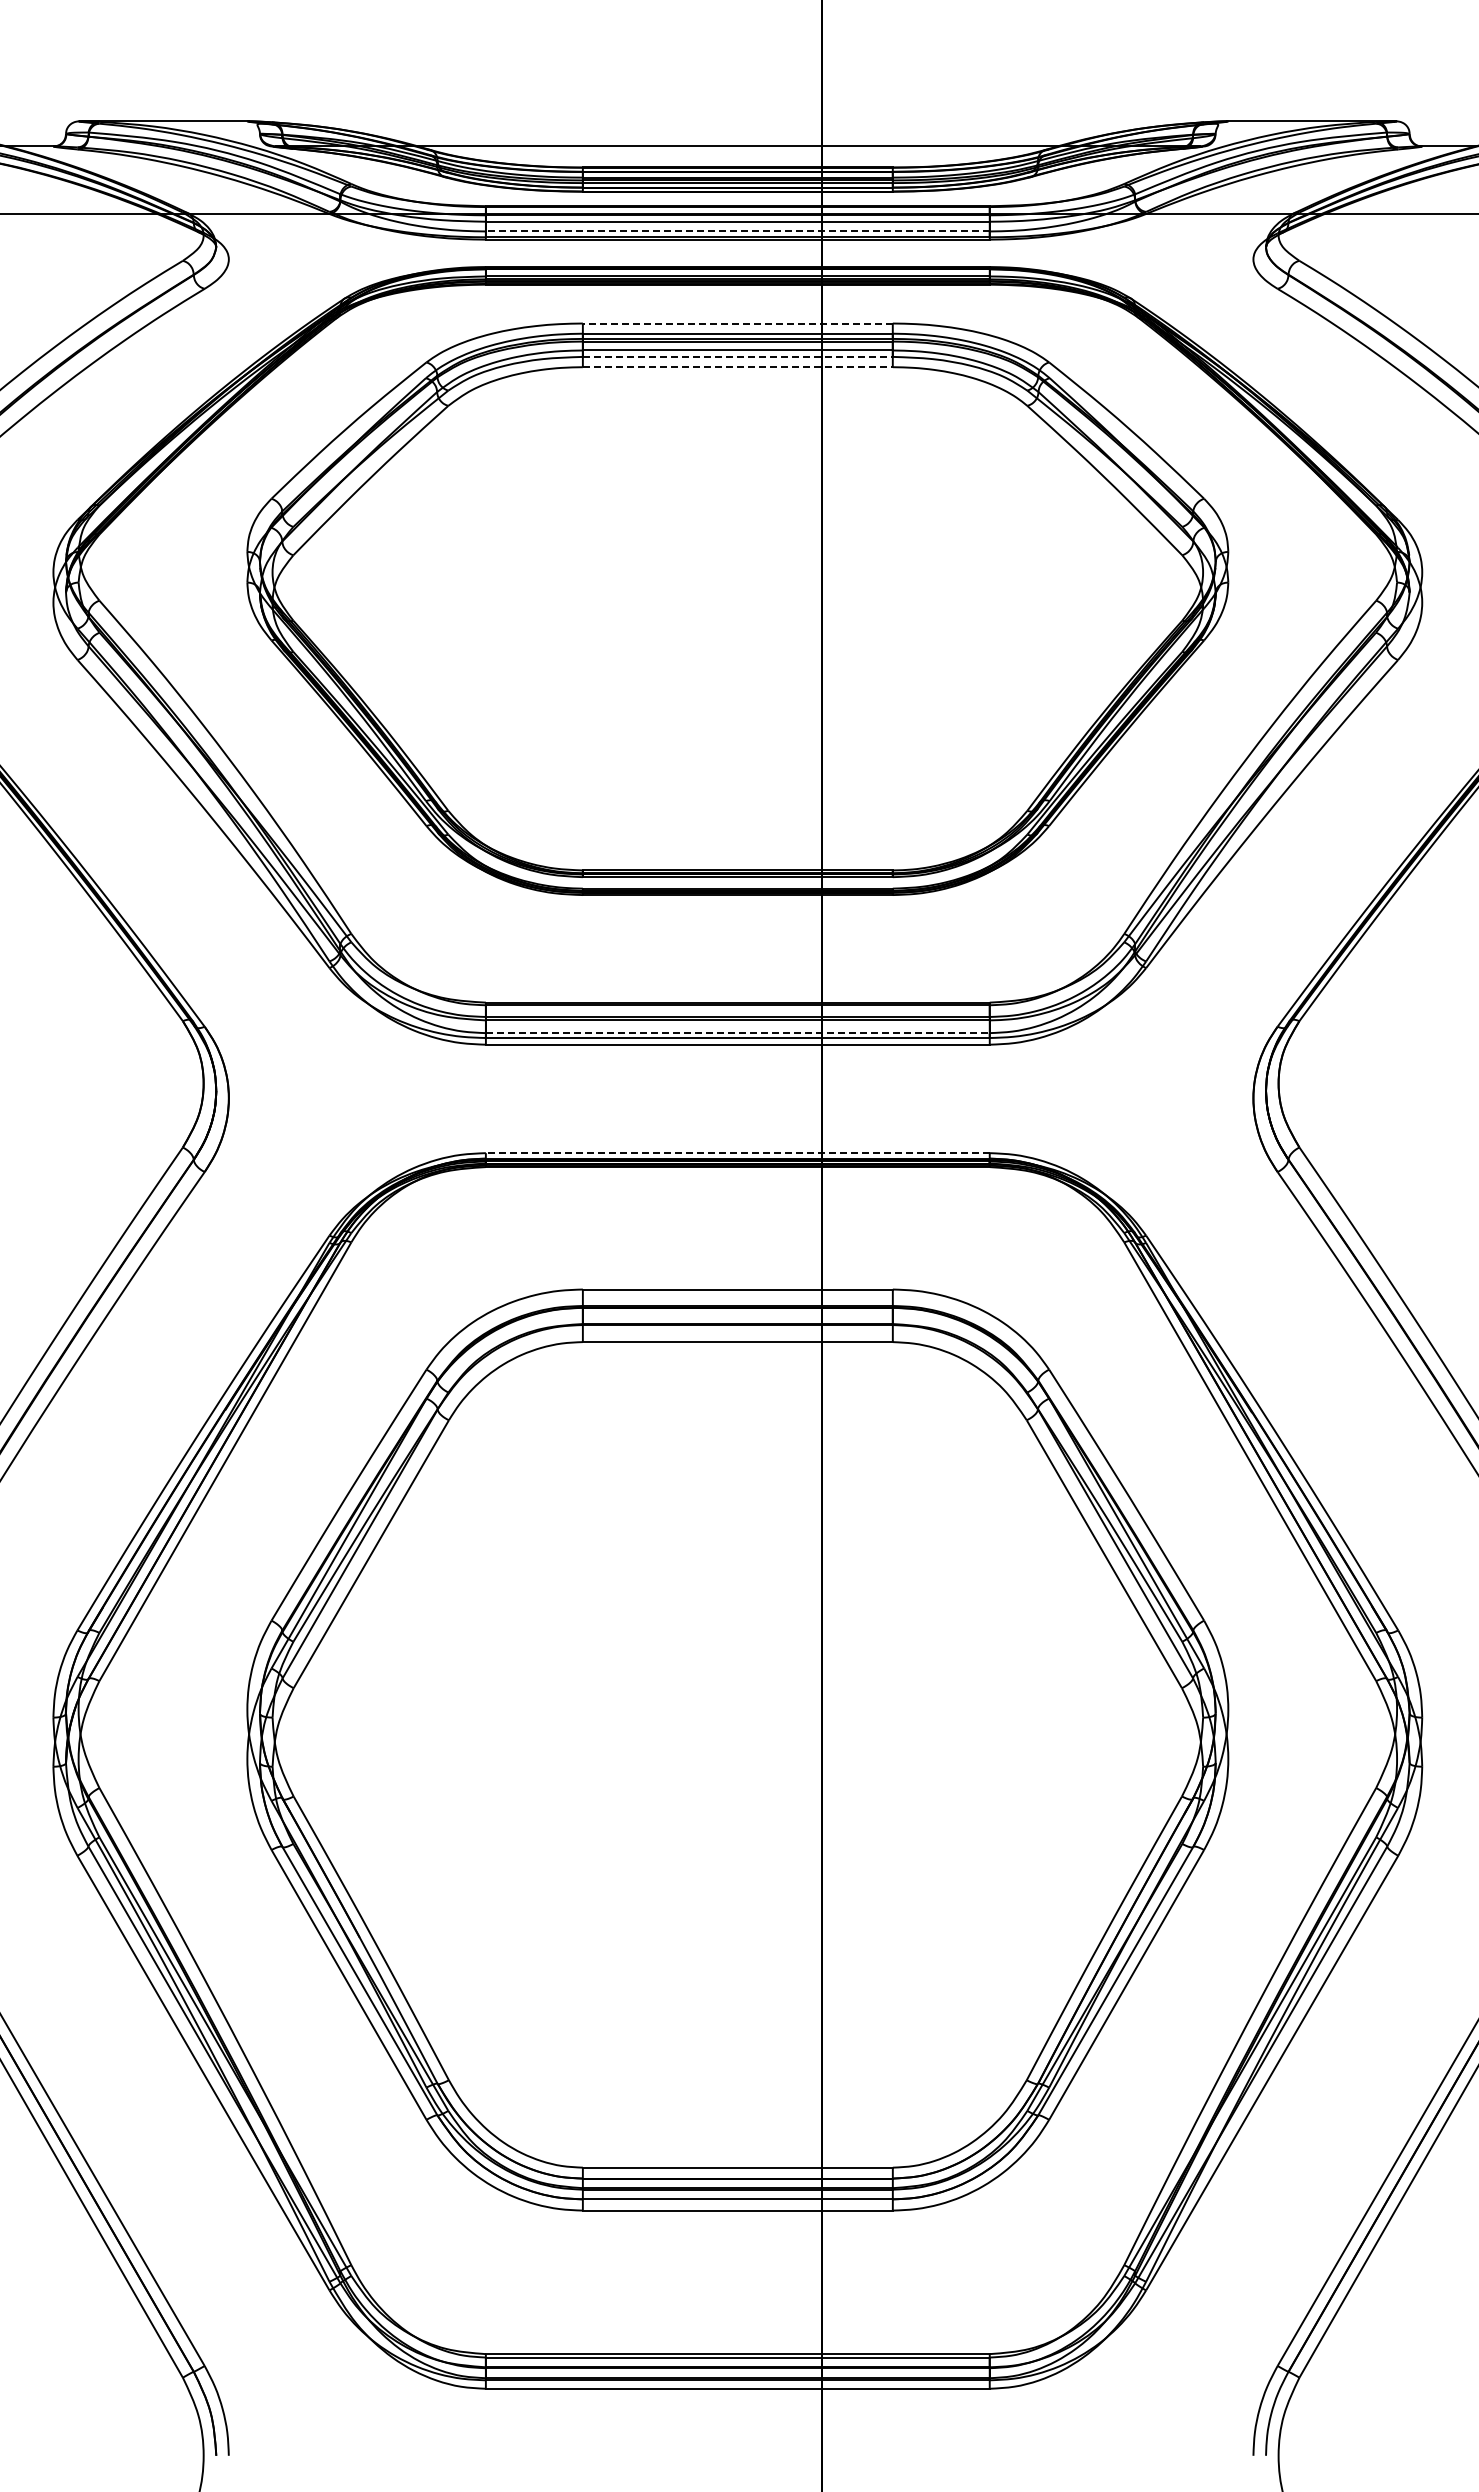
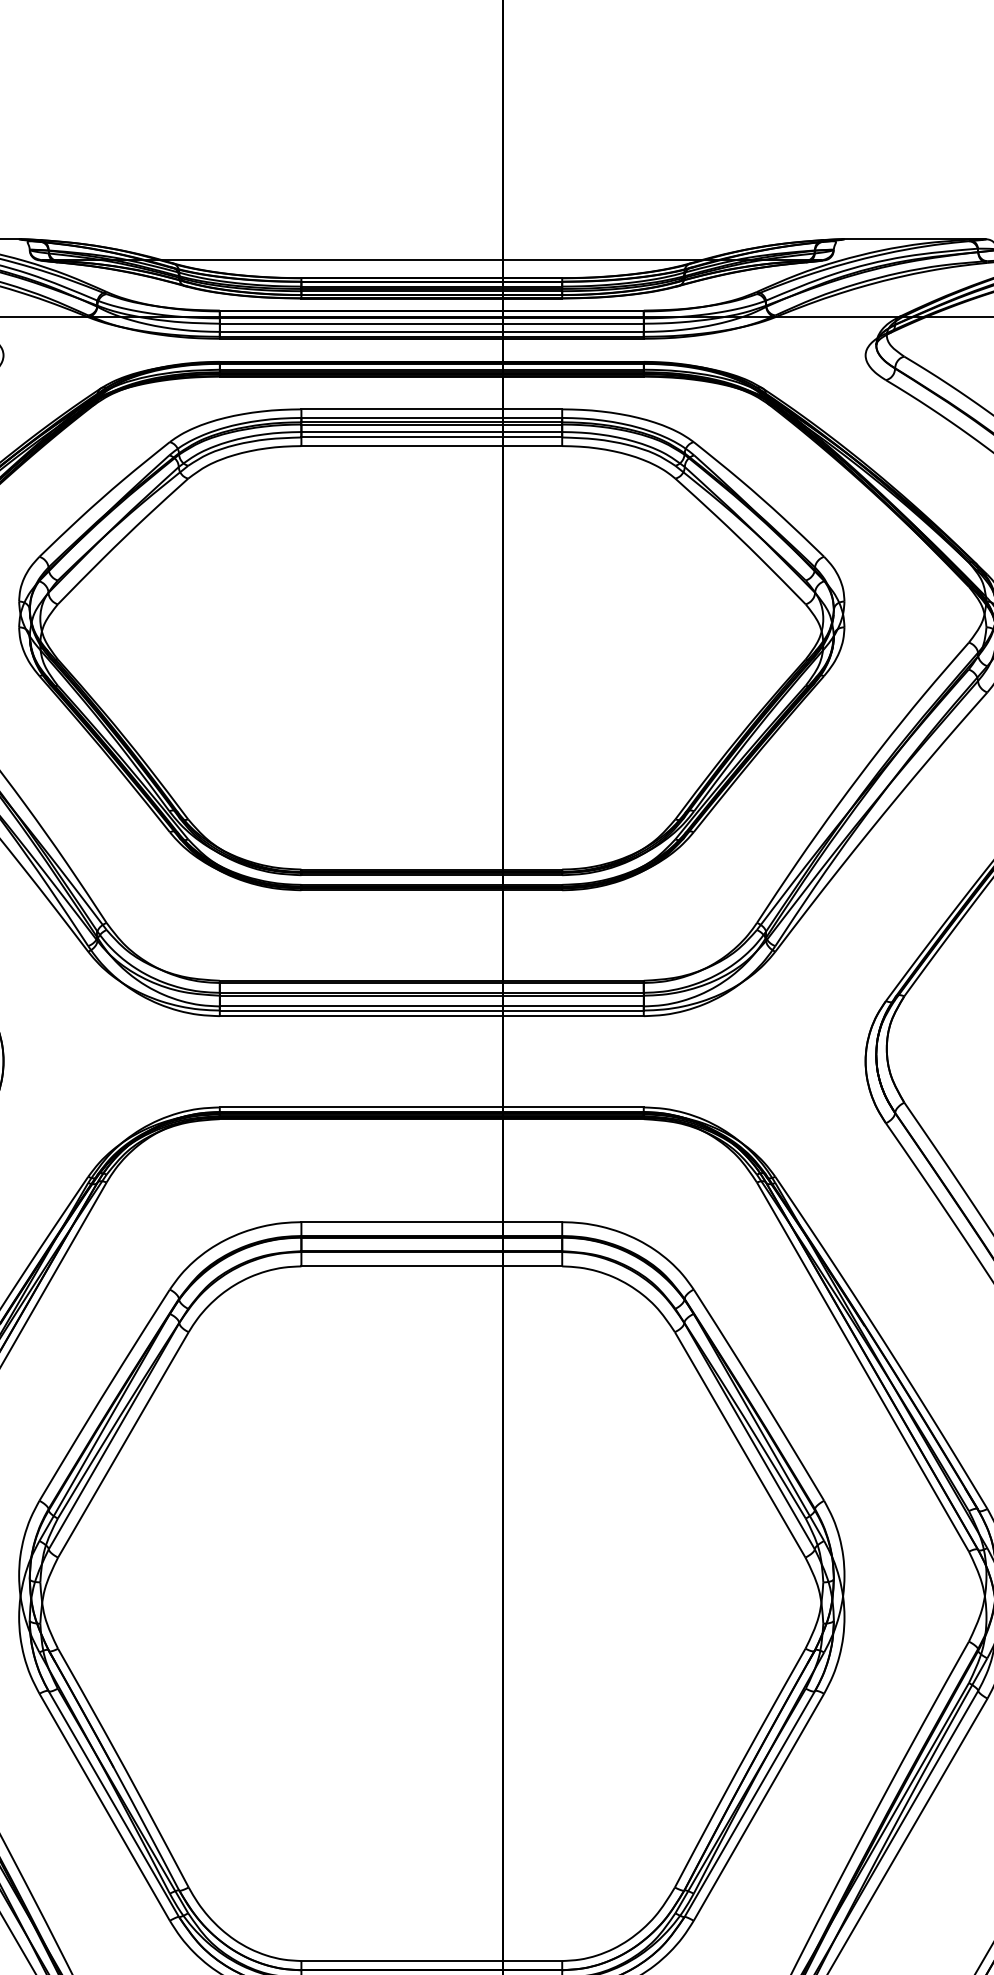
line: (737, 231) -> (431, 331), dashed -> solid
line: (737, 323) -> (431, 409), dashed -> solid
line: (737, 356) -> (431, 437), dashed -> solid
line: (737, 367) -> (431, 446), dashed -> solid
line: (737, 1033) -> (431, 1006), dashed -> solid
line: (737, 1153) -> (431, 1107), dashed -> solid

